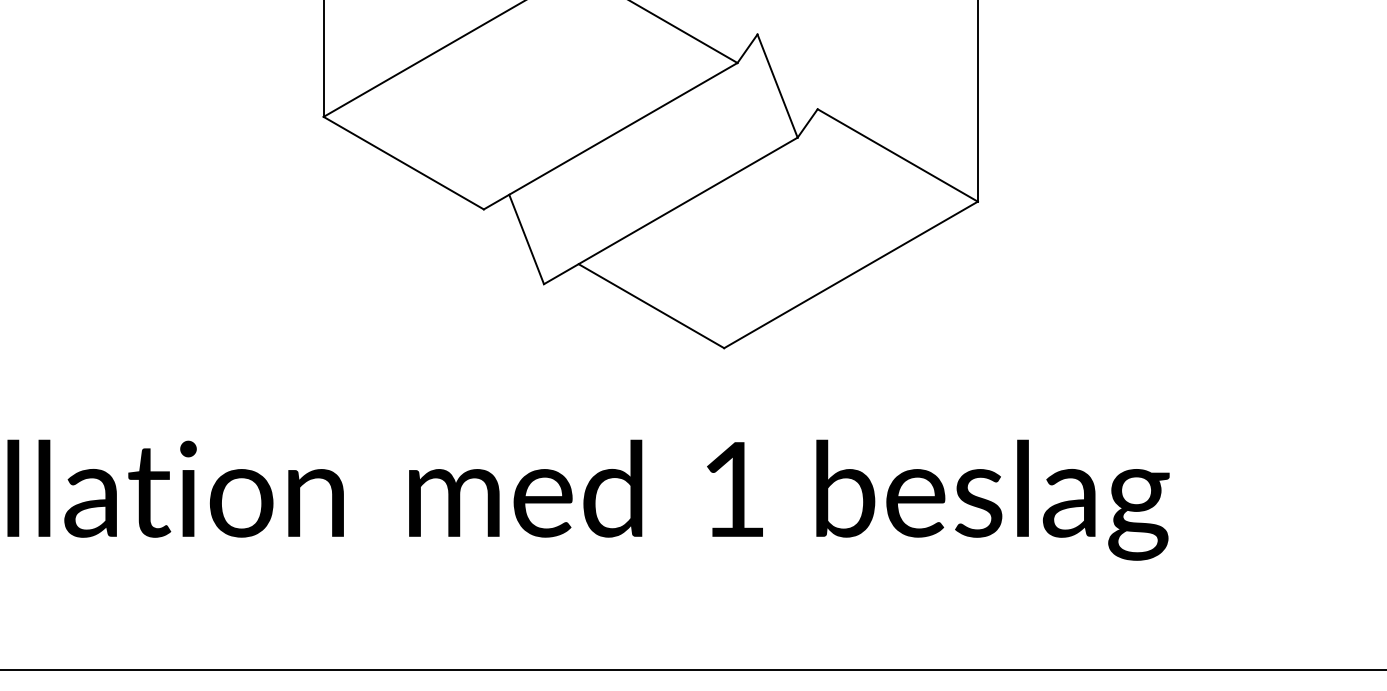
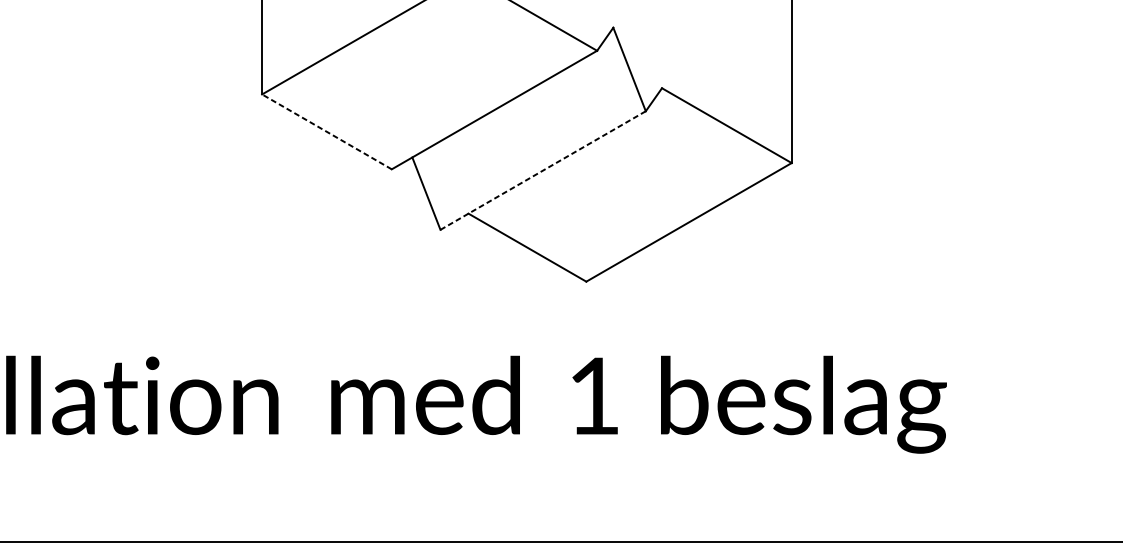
line: (403, 162) -> (326, 131), solid -> dashed
line: (670, 211) -> (542, 171), solid -> dashed

